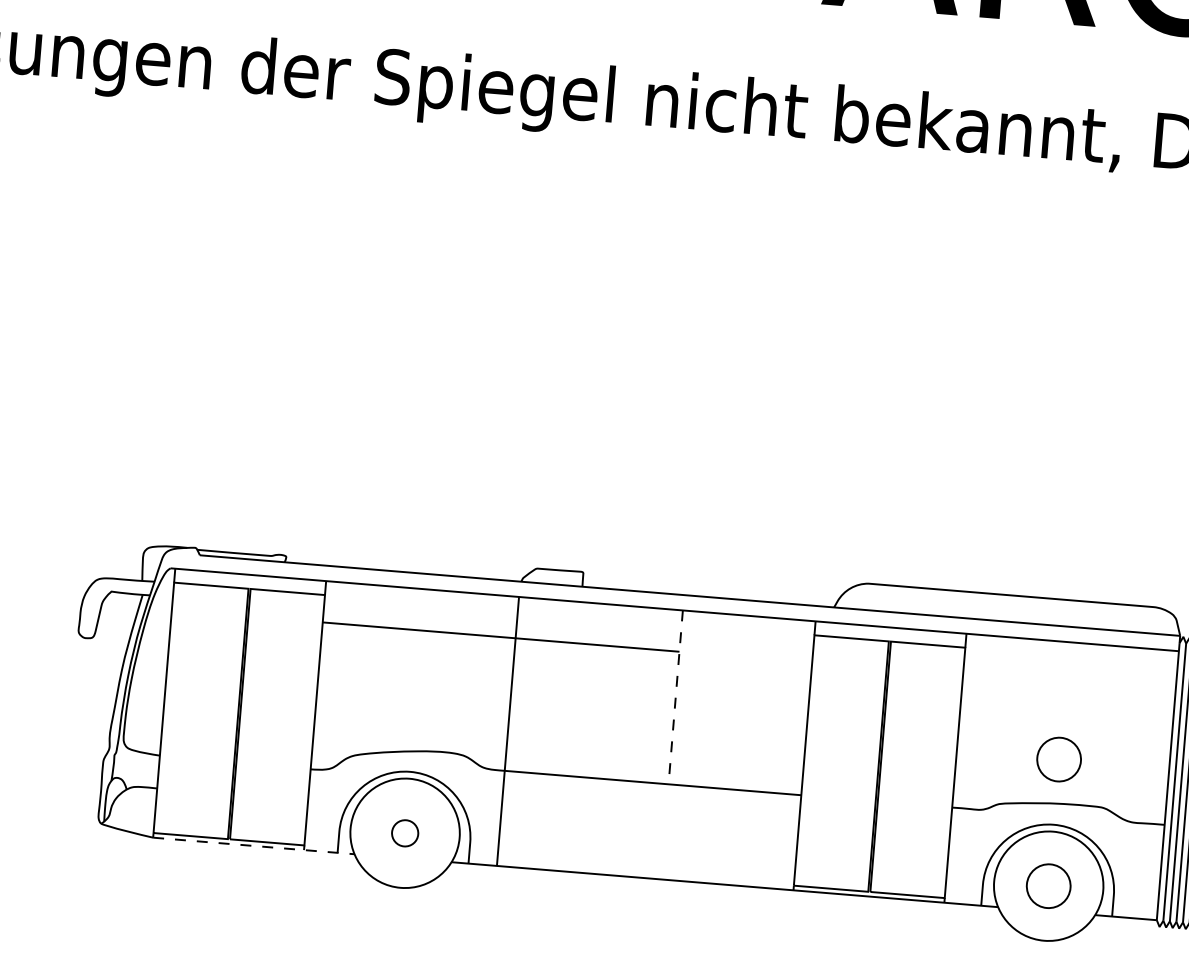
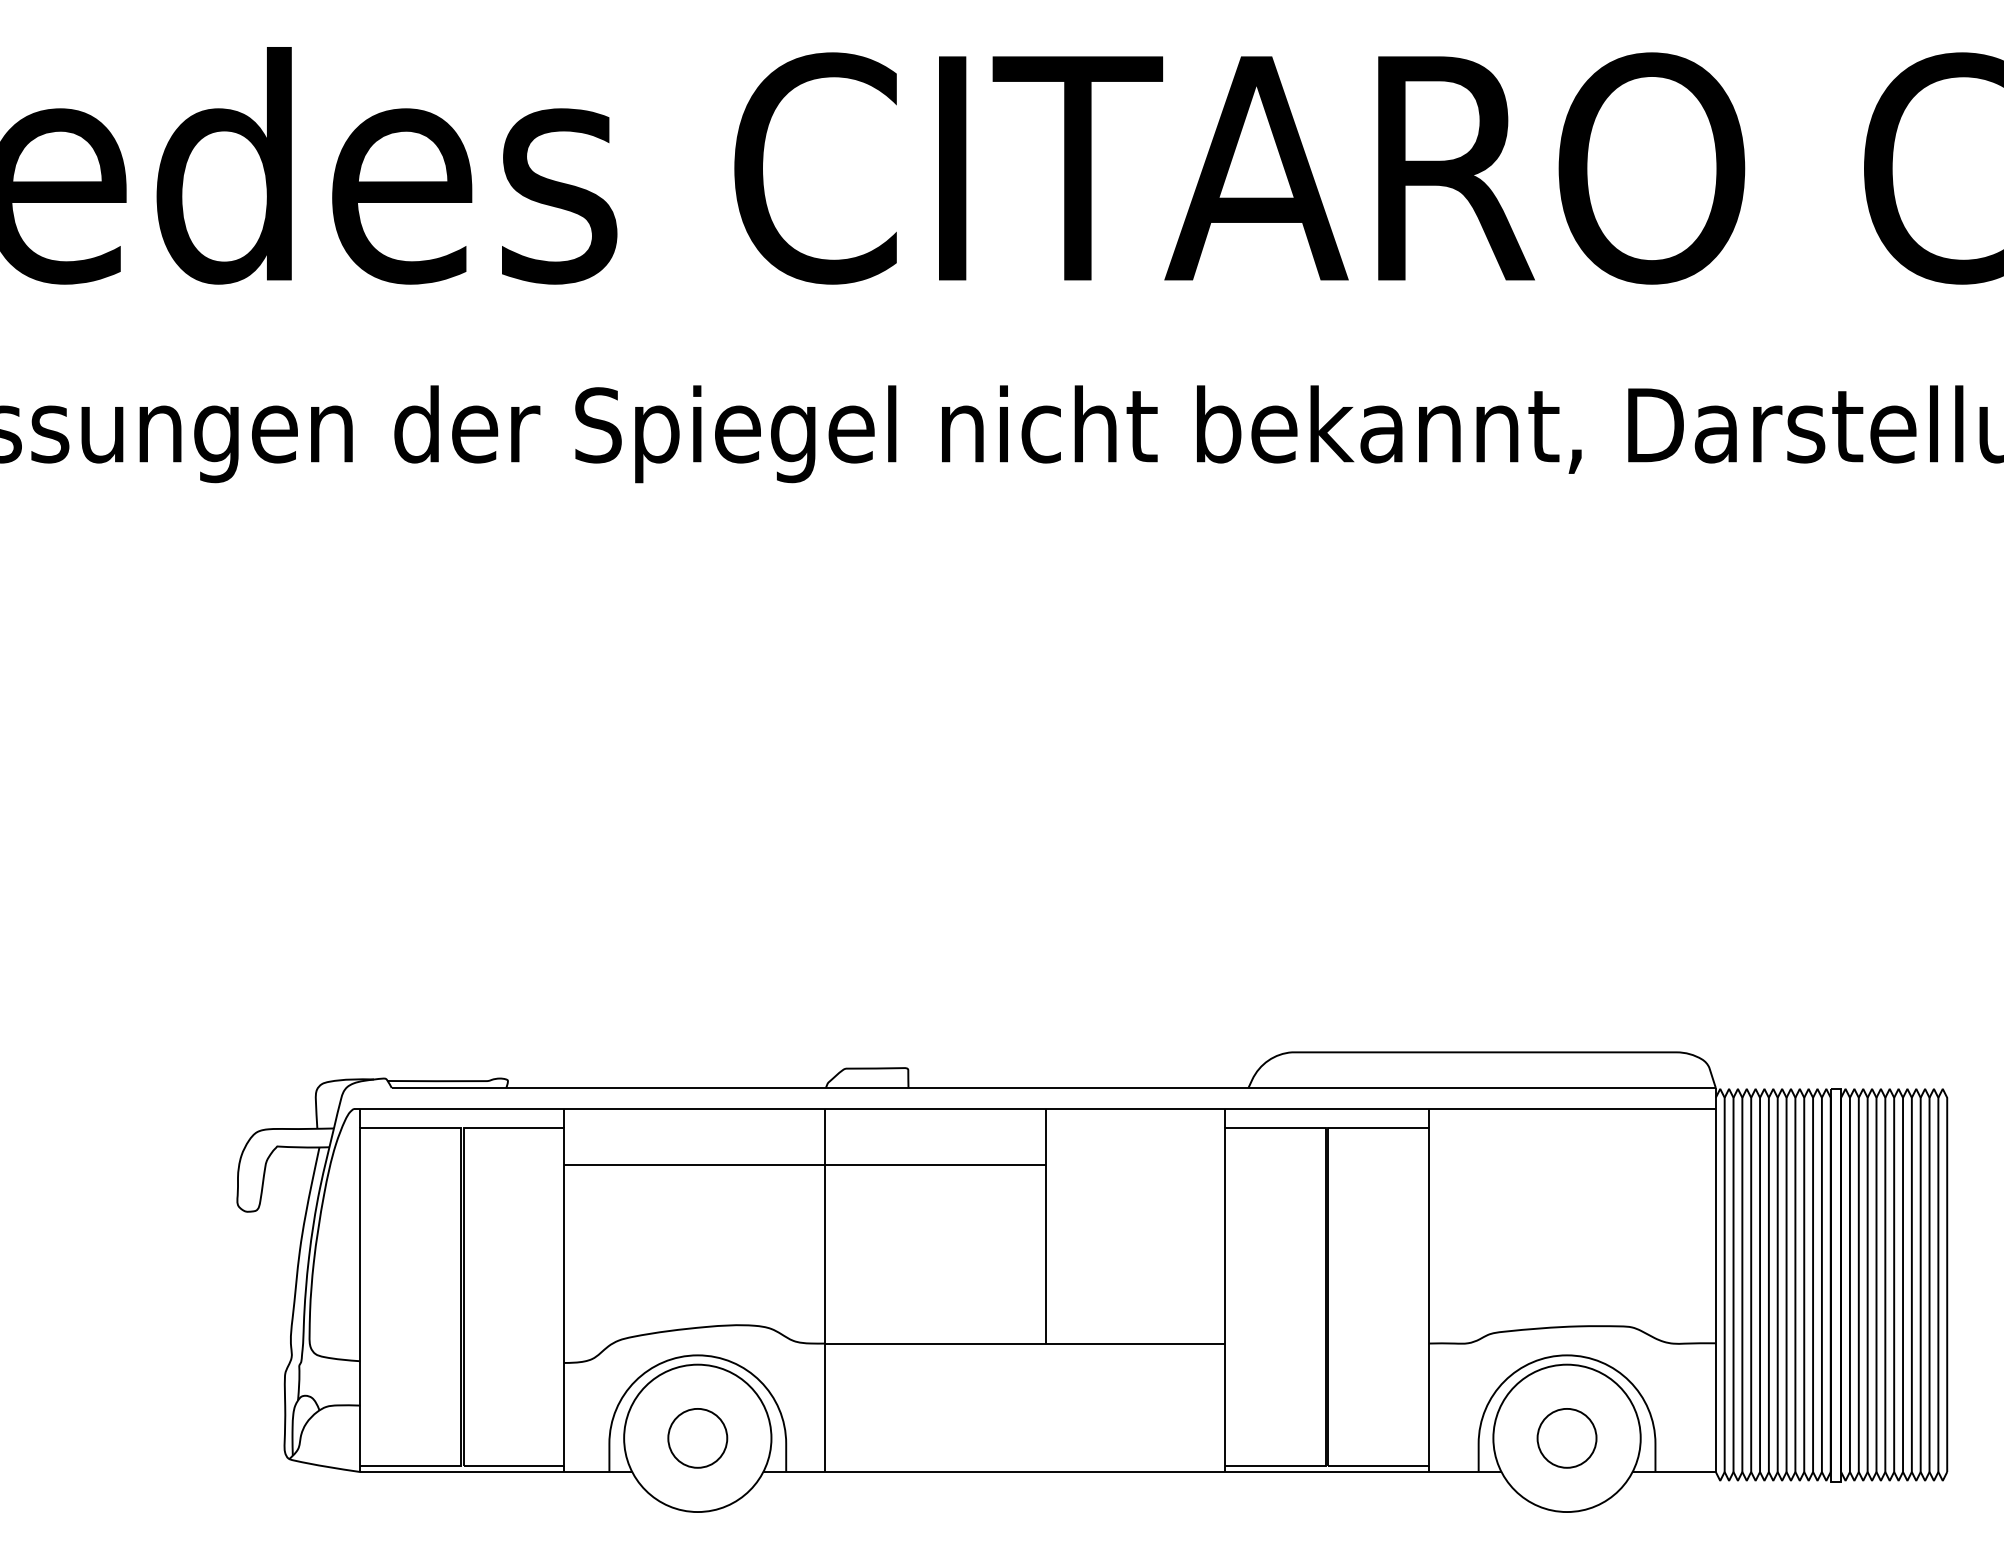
line: (675, 697) -> (1045, 1226), dashed -> solid
circle: (1058, 759) -> (1566, 1267), removed
circle: (404, 833) -> (697, 1438), size x1.67
line: (253, 846) -> (496, 1472), dashed -> solid

